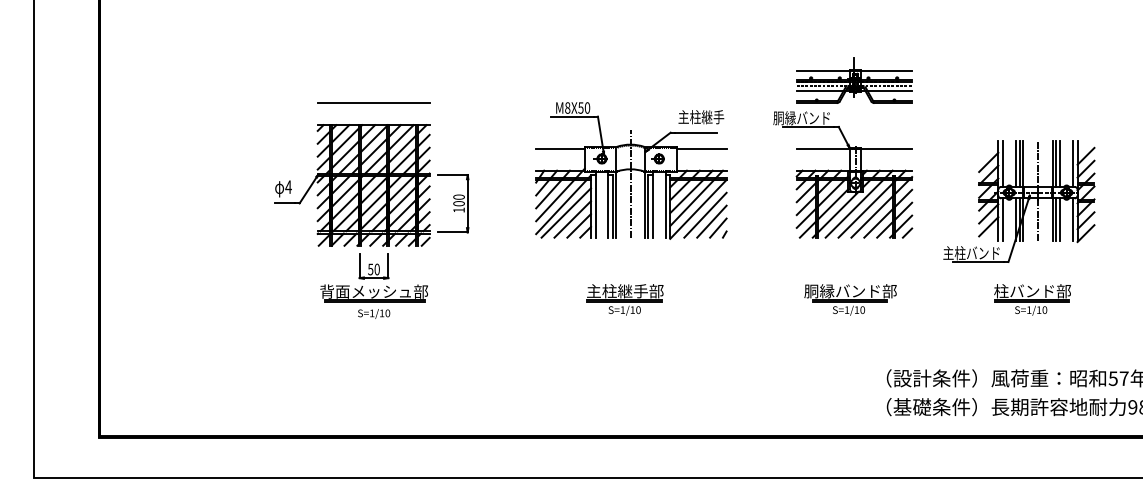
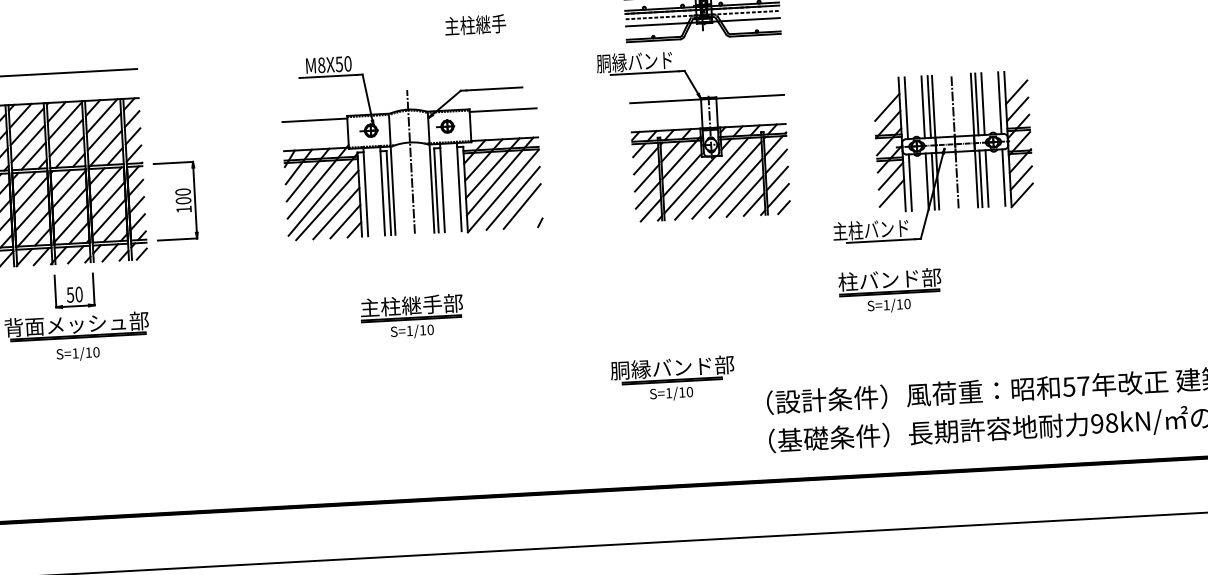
text: (701, 117) -> (475, 25), moved
line: (718, 227) -> (531, 213), removed
part: (850, 299) -> (672, 378), moved
part: (1032, 299) -> (890, 290), moved

